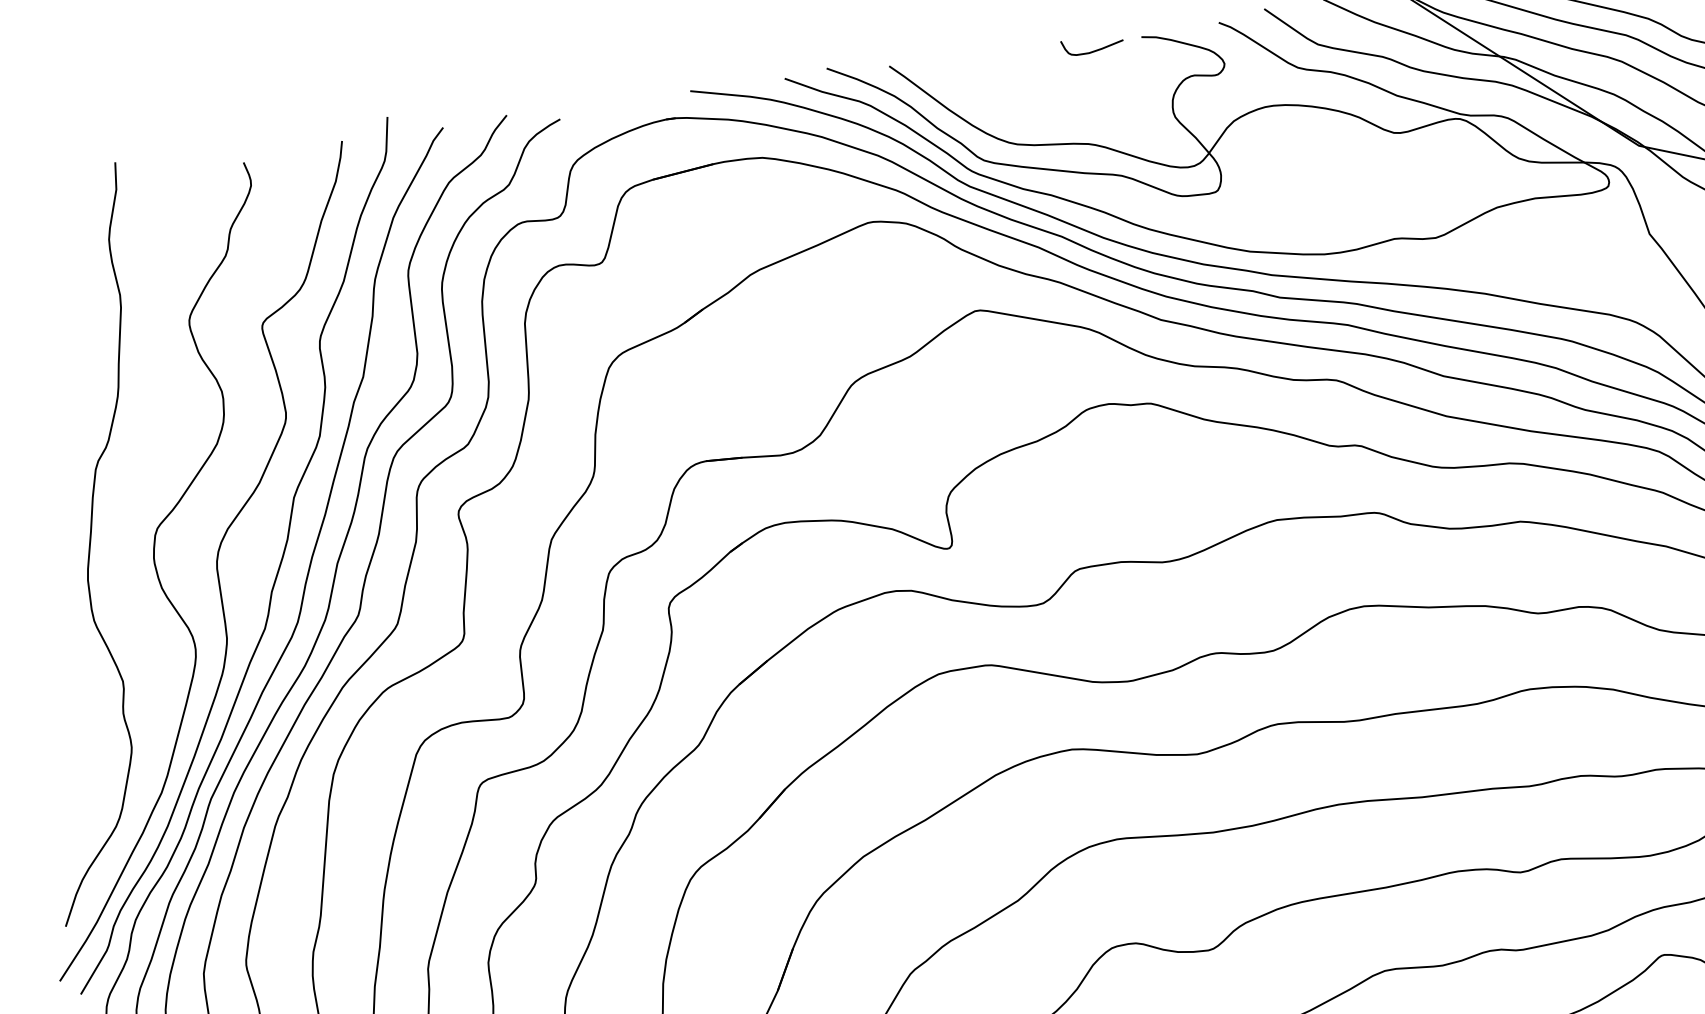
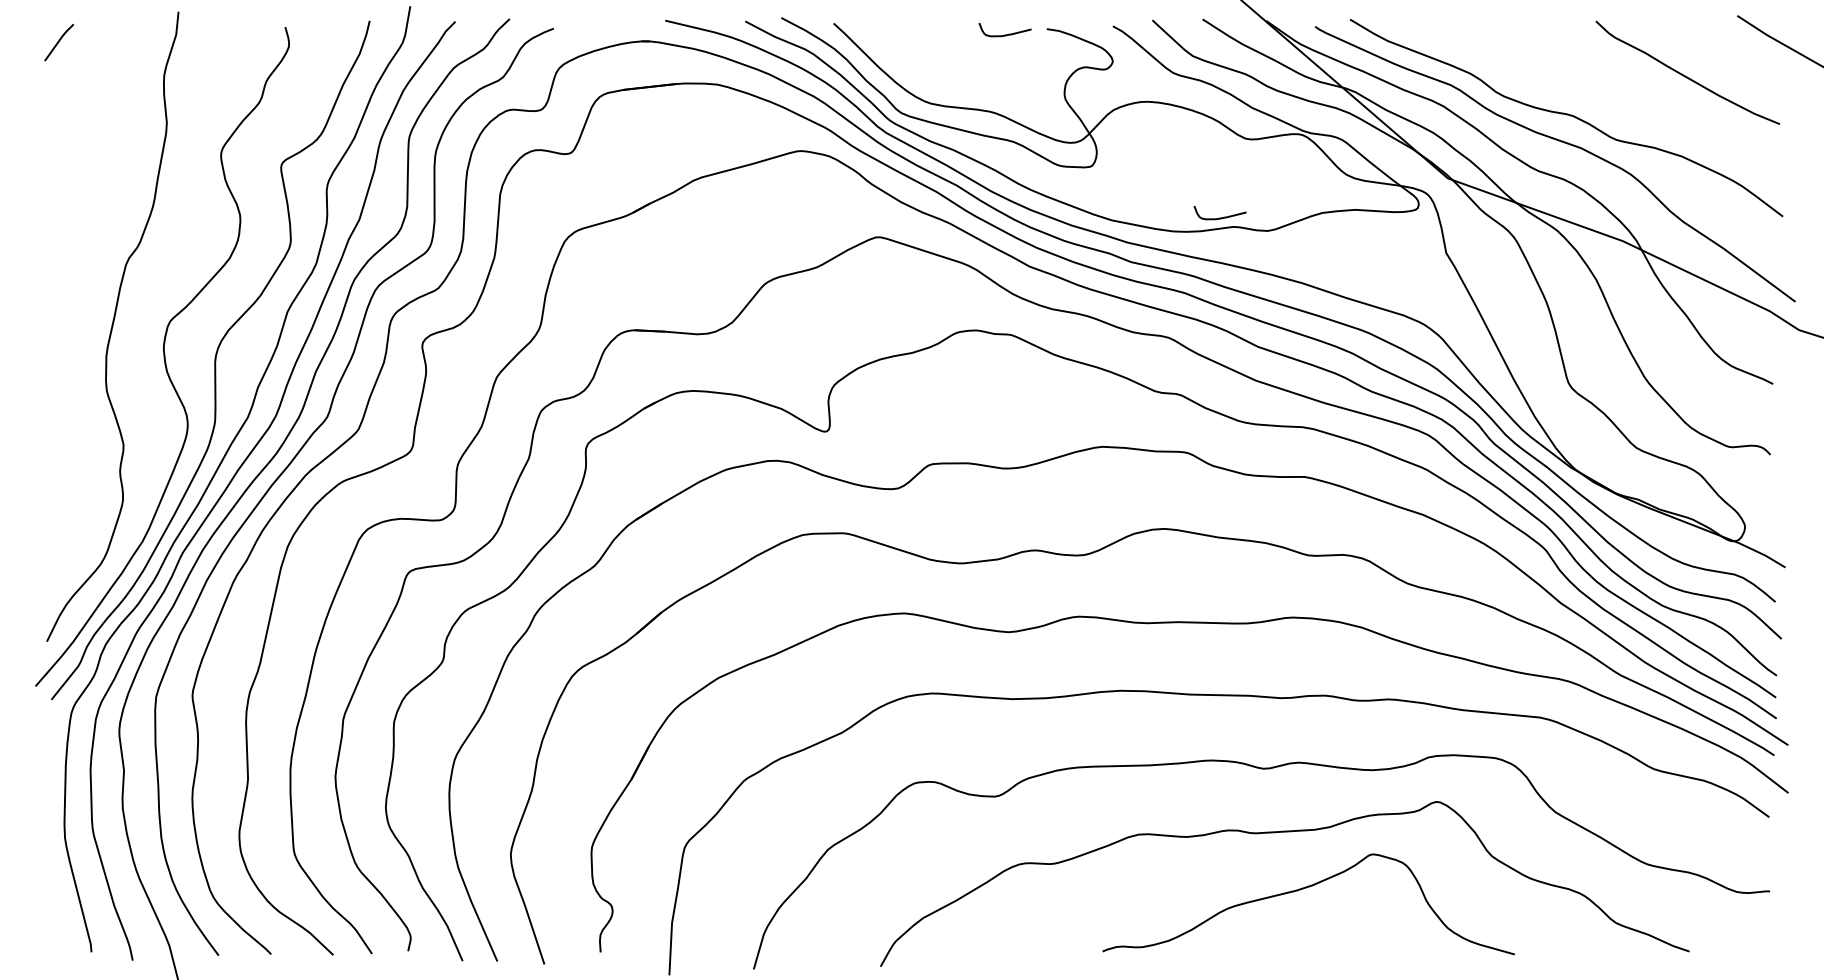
curve: (1376, 230) -> (1219, 217), added

